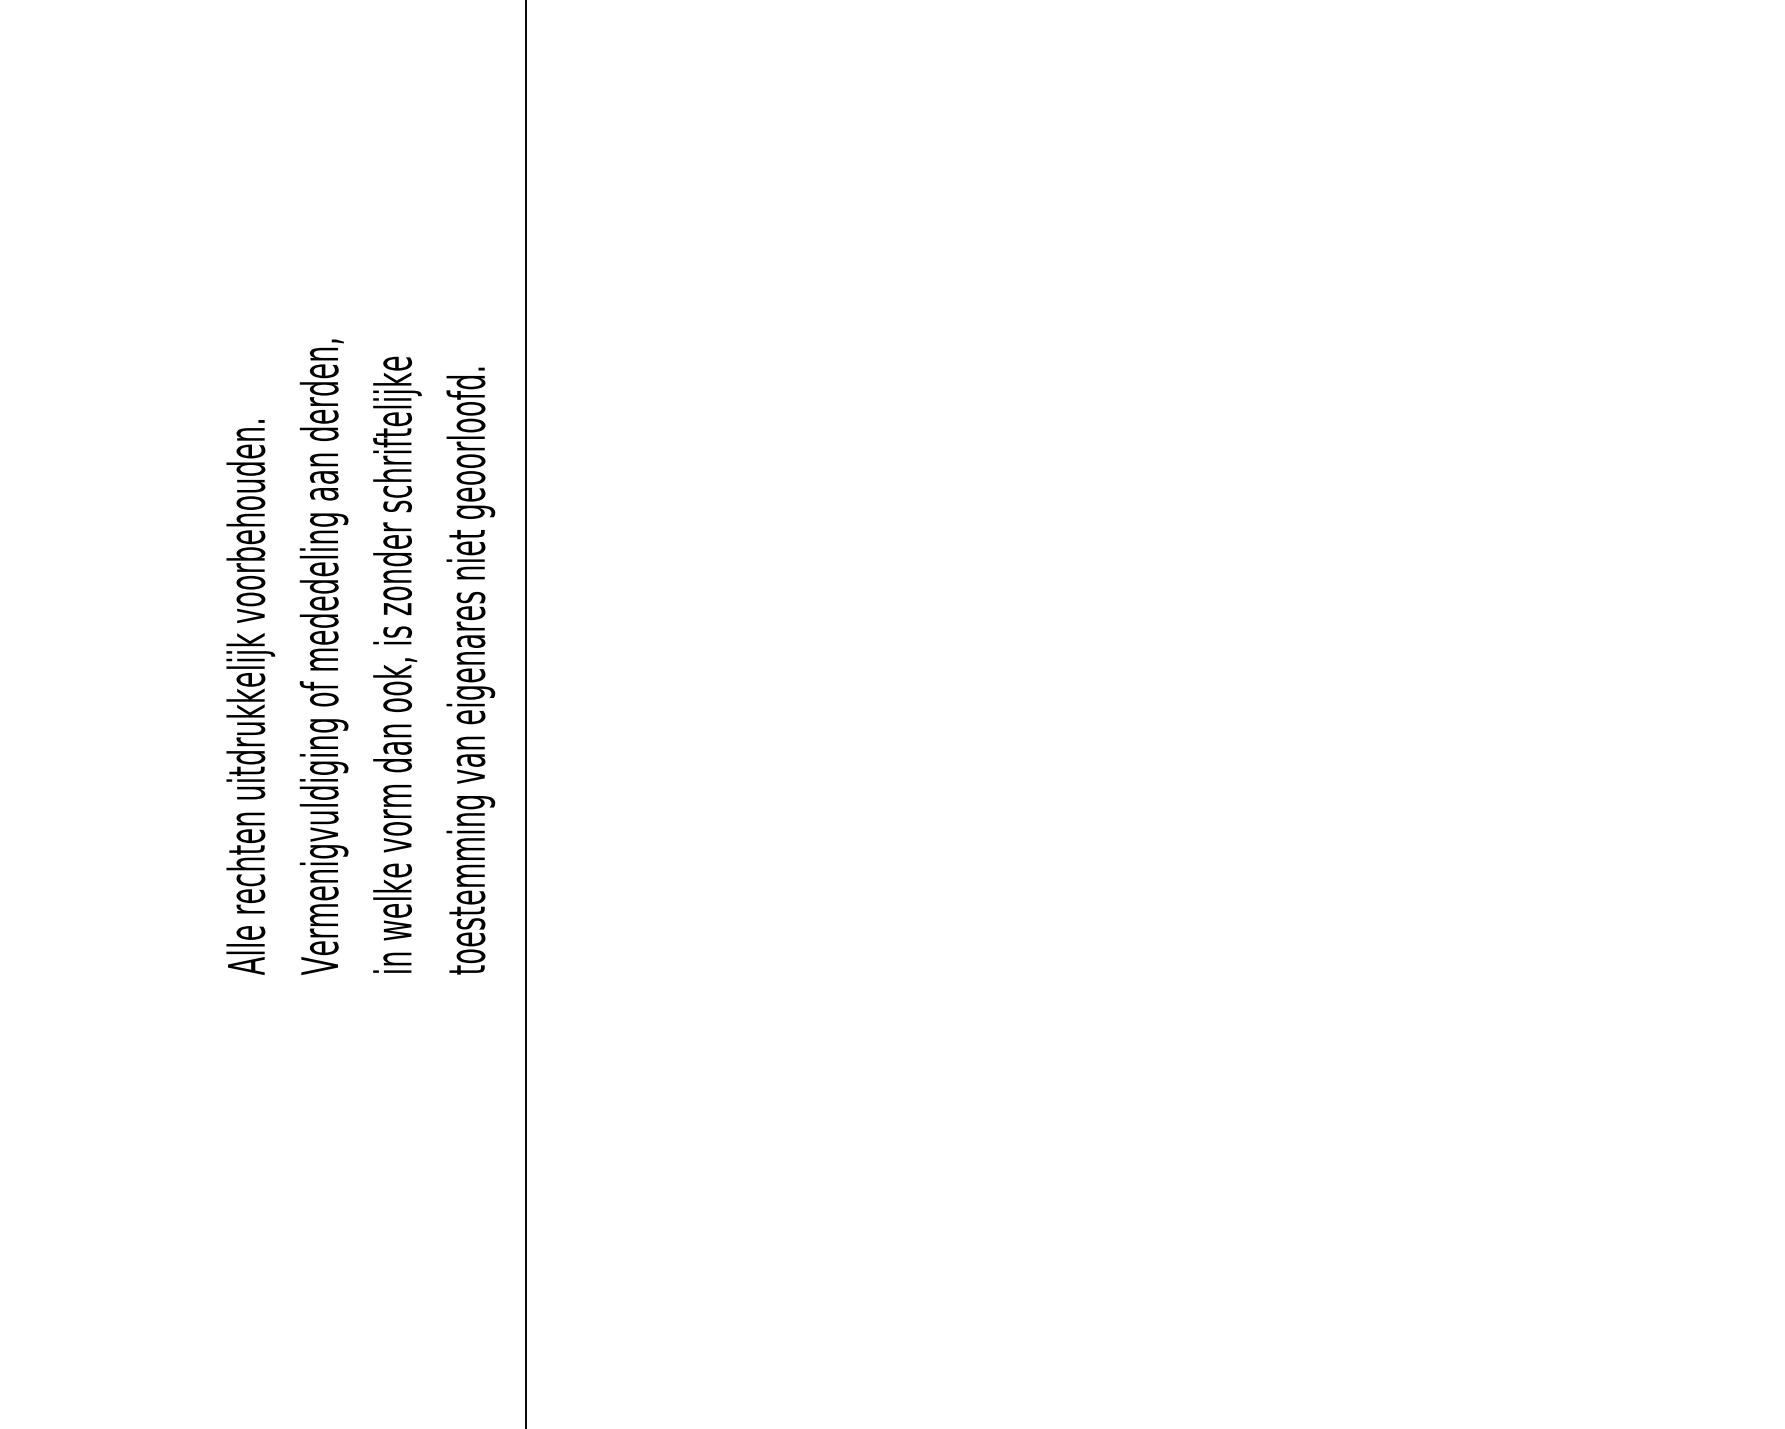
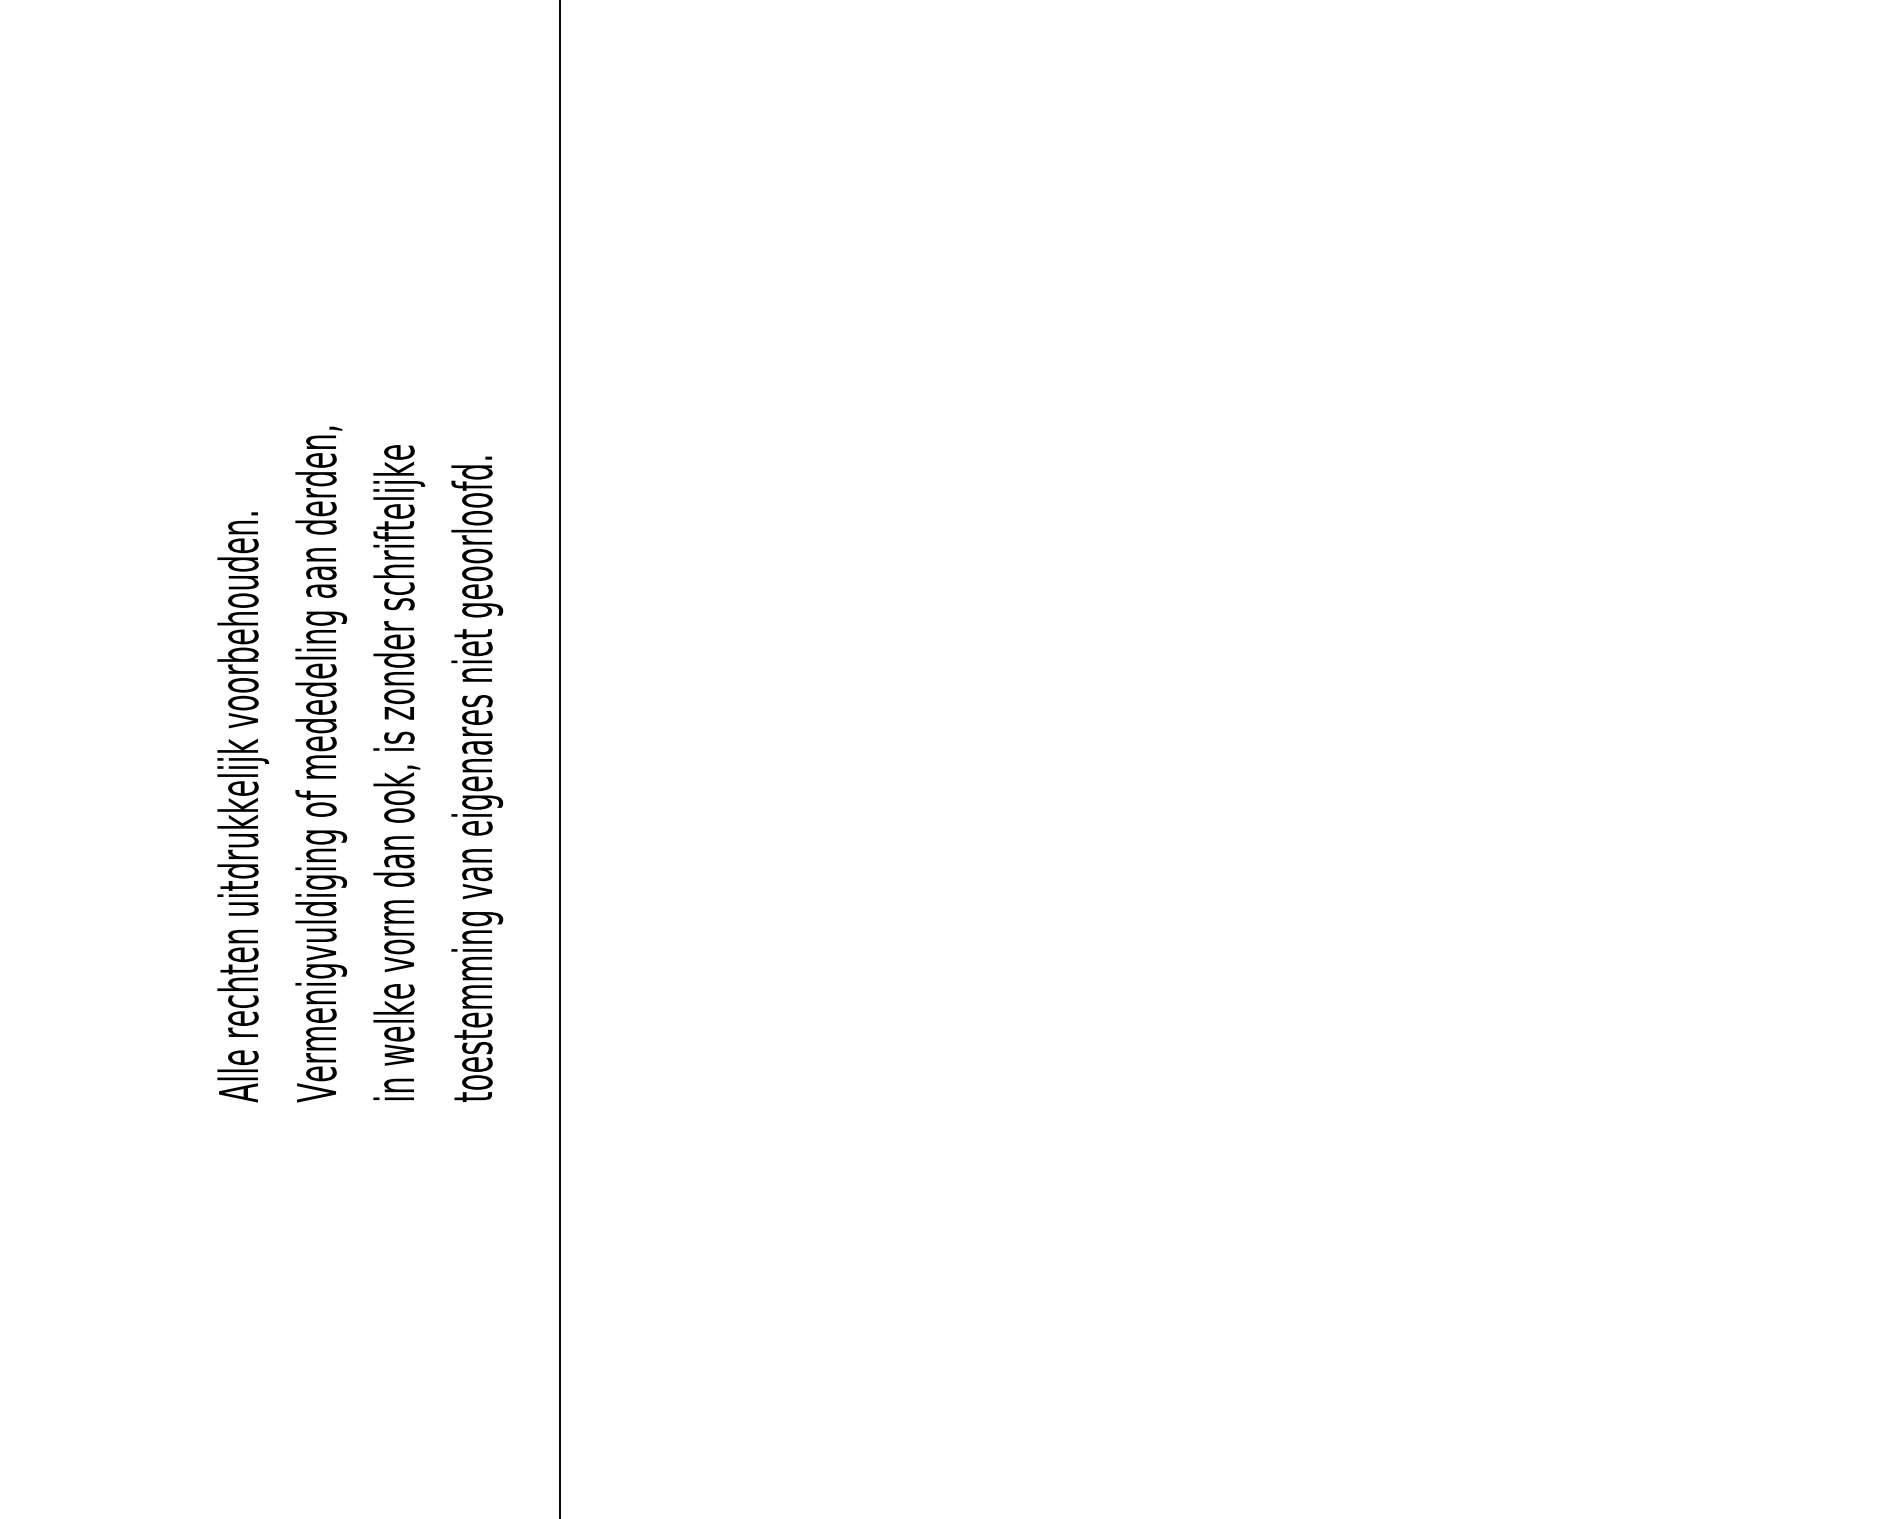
text: (360, 656) -> (359, 763), moved

